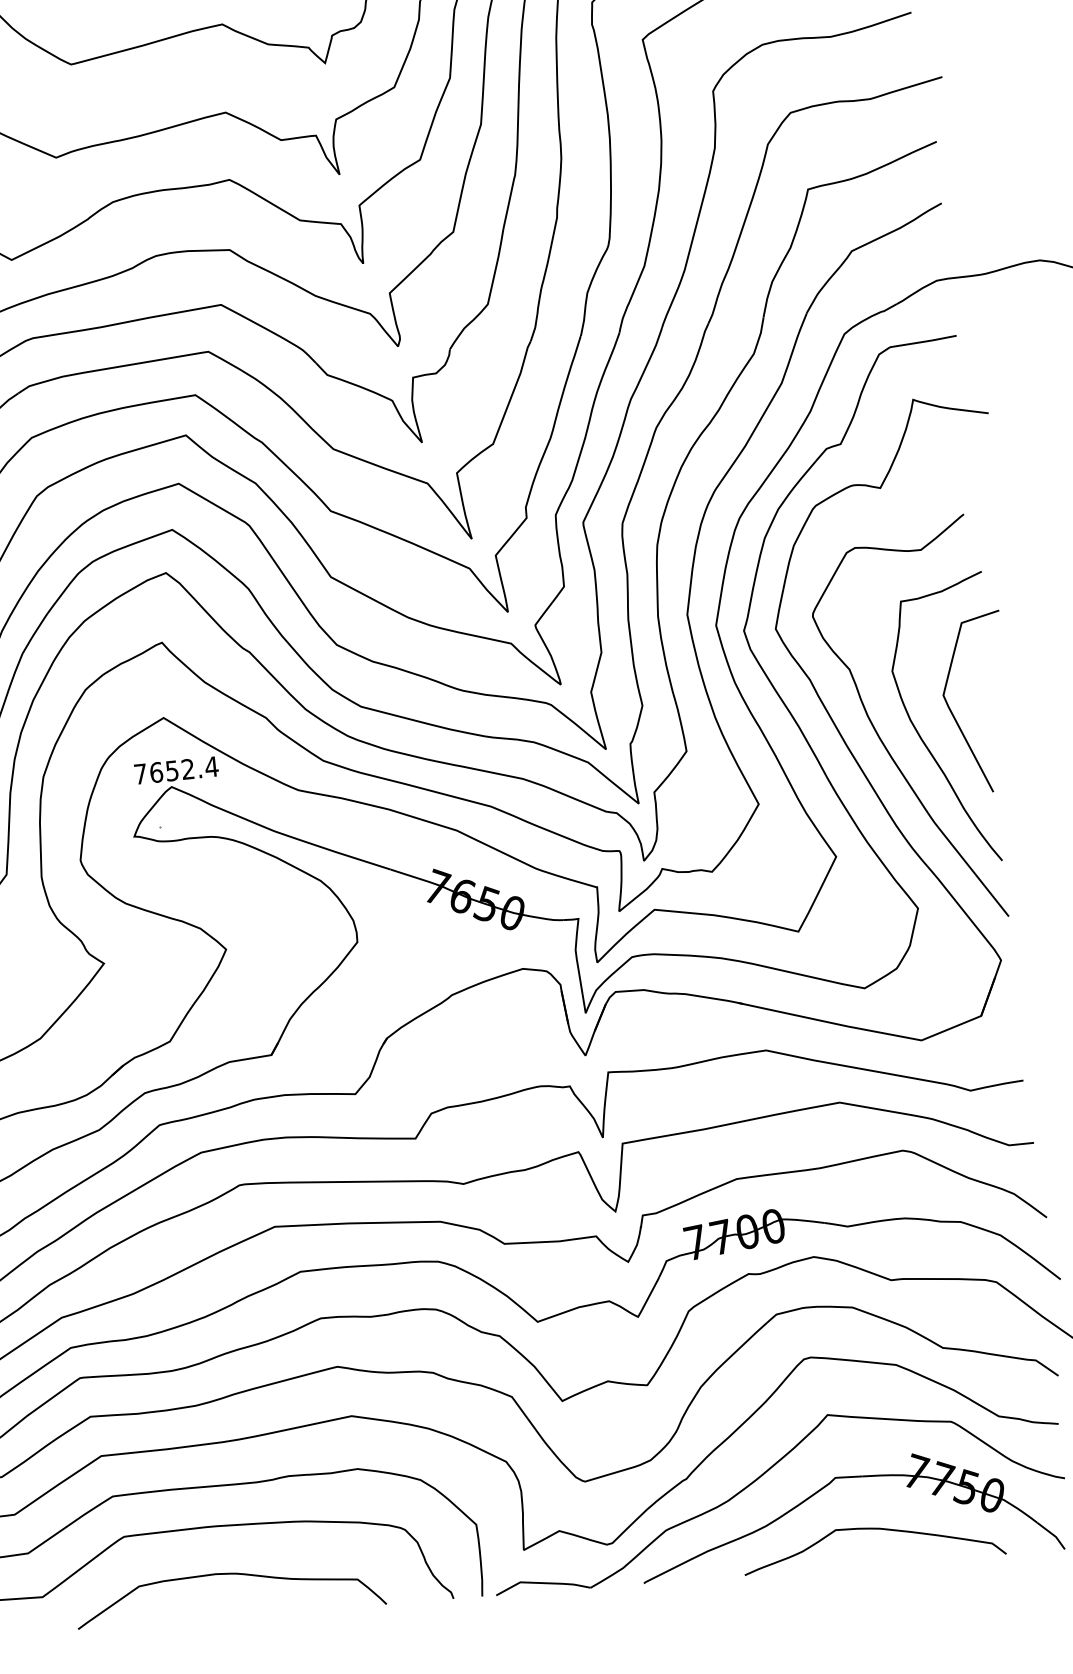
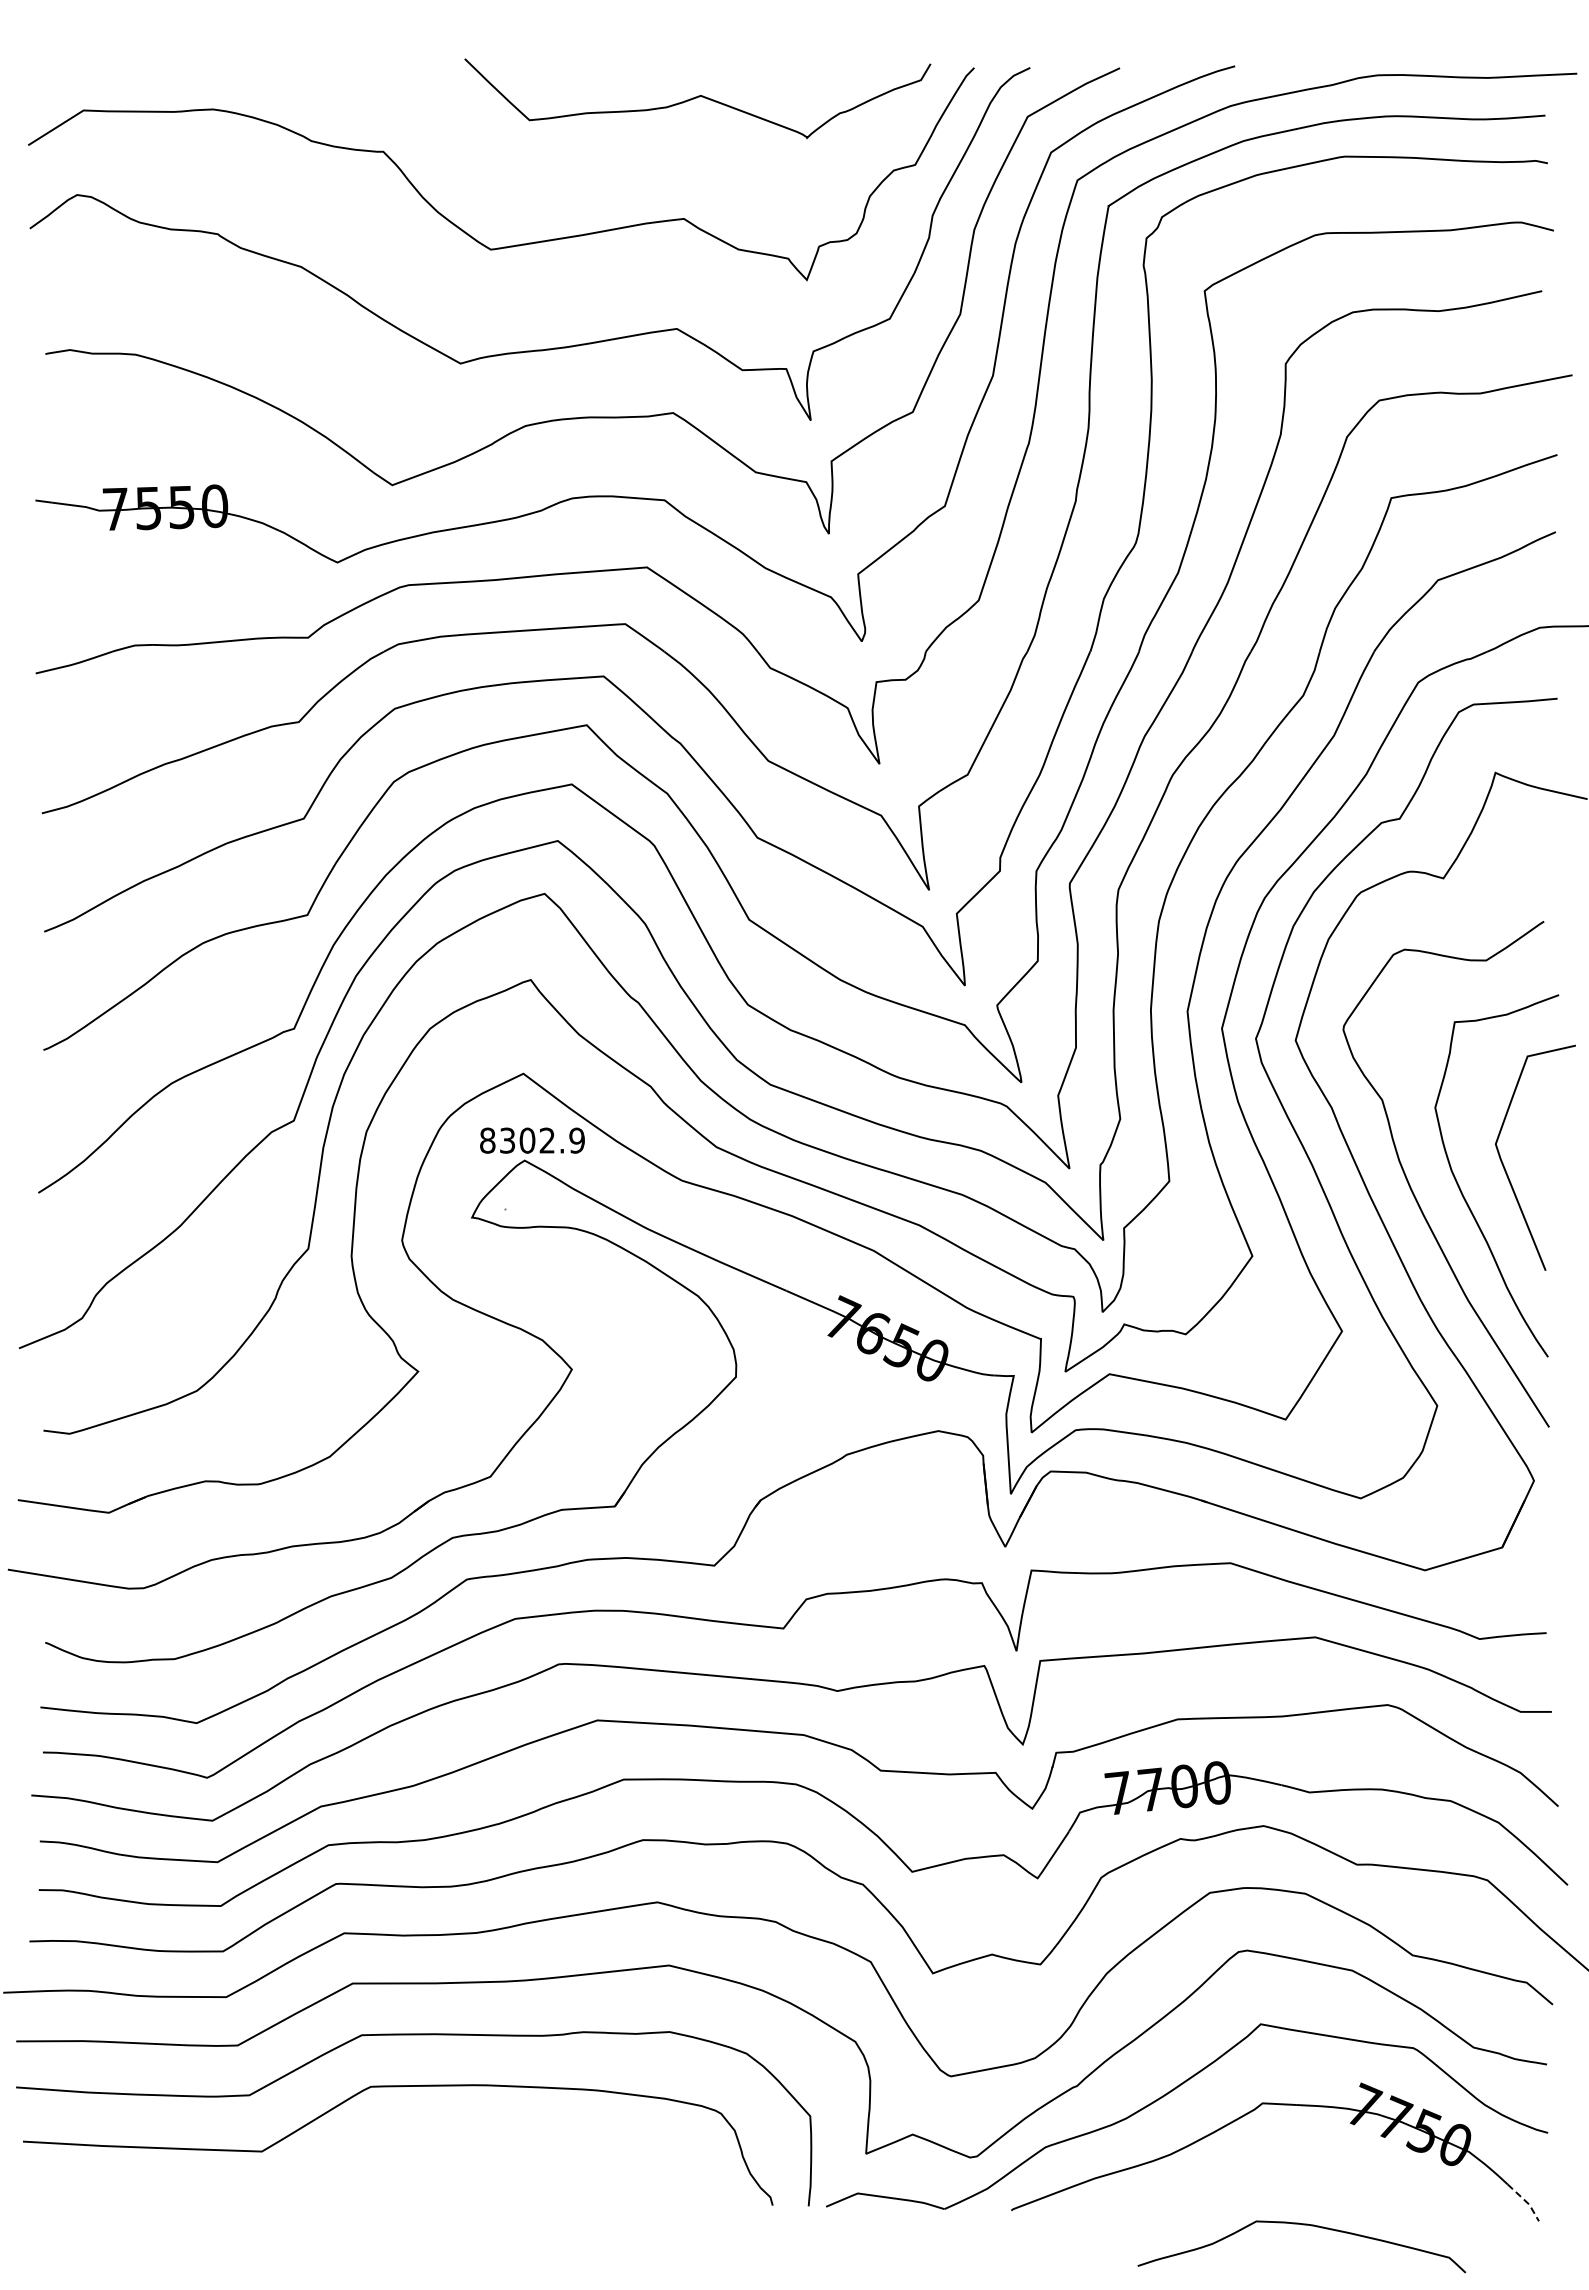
text: (176, 770) -> (532, 1140), 7652.4 -> 8302.9
curve: (872, 1529) -> (1302, 2225), moved
line: (1052, 1534) -> (1525, 2201), solid -> dashed
curve: (231, 1574) -> (499, 2147), removed

